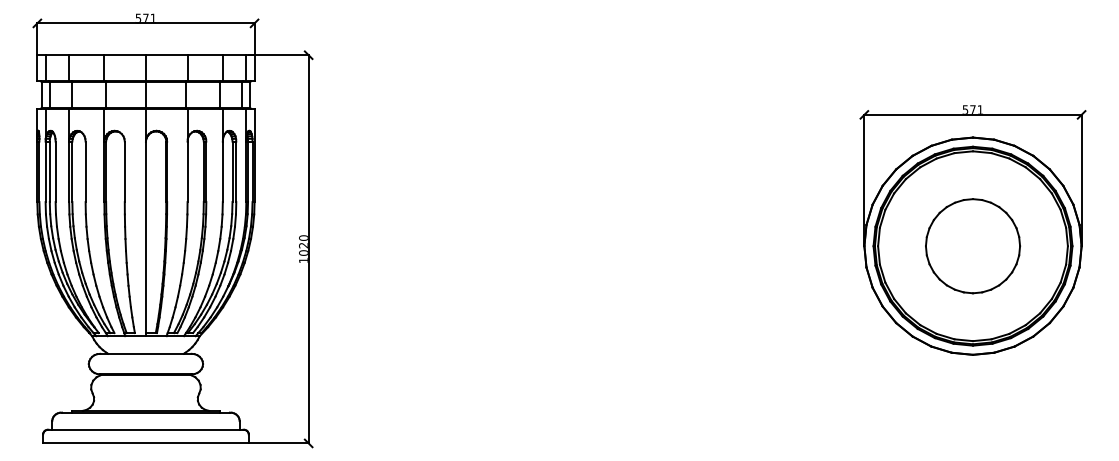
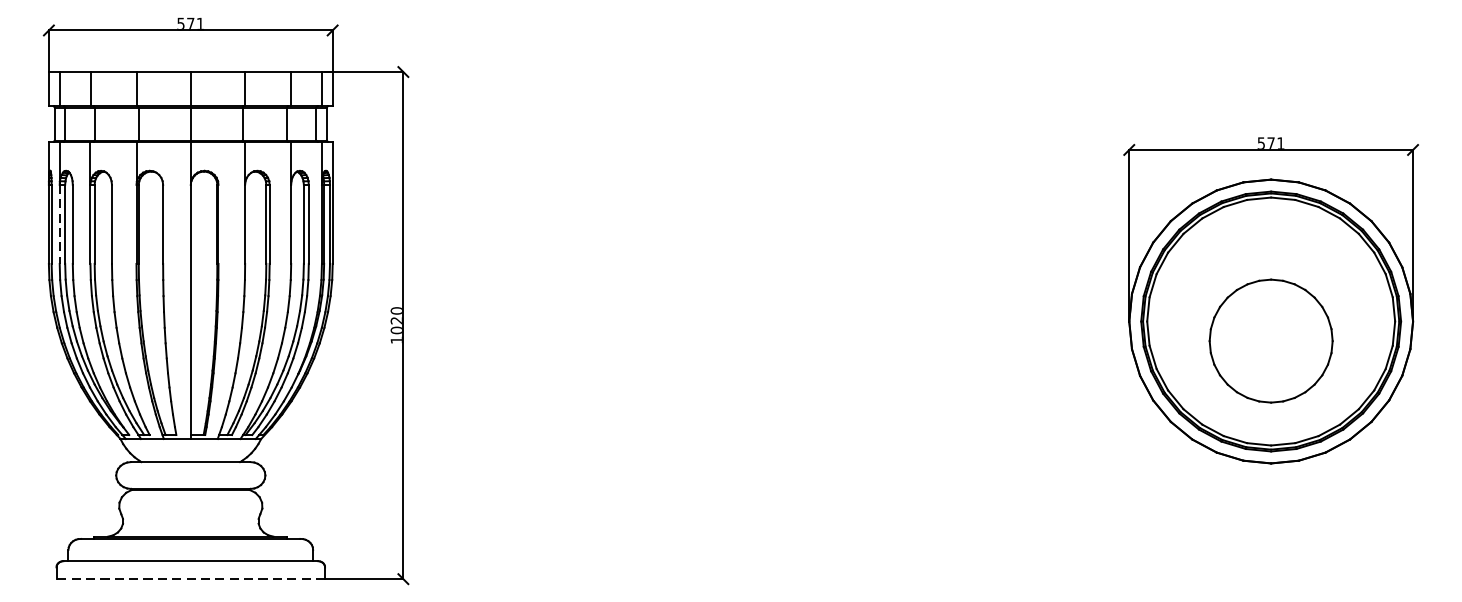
line: (45, 172) -> (59, 225), solid -> dashed
part: (973, 246) -> (1271, 341), moved
line: (145, 443) -> (190, 579), solid -> dashed

